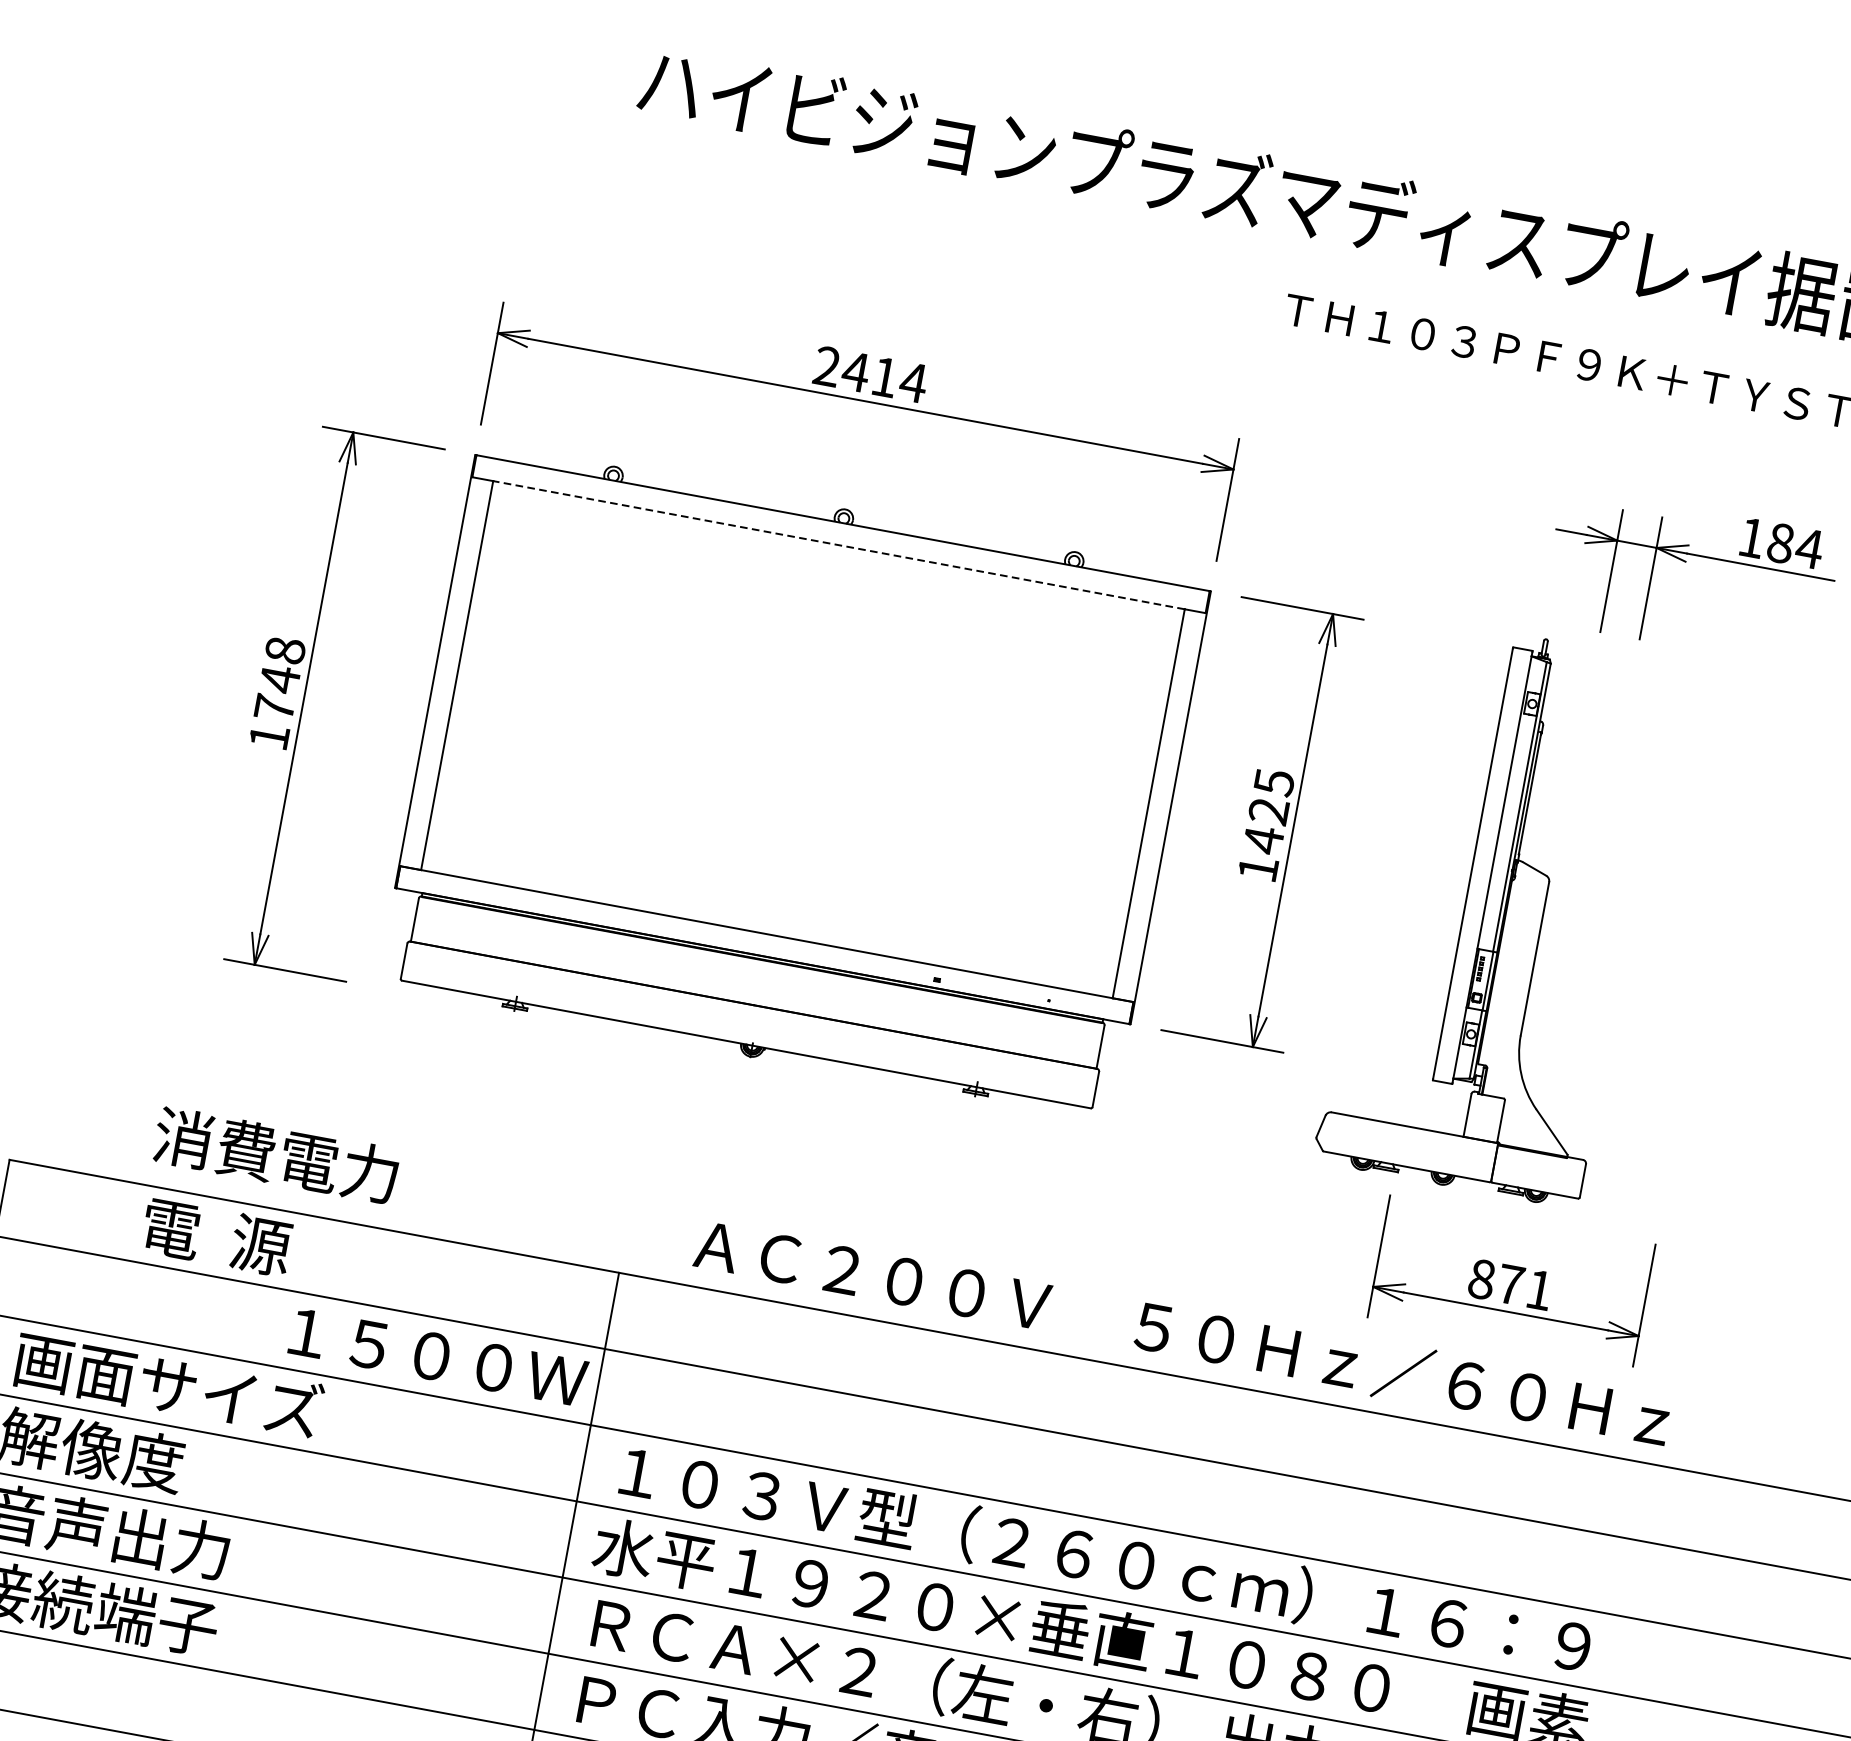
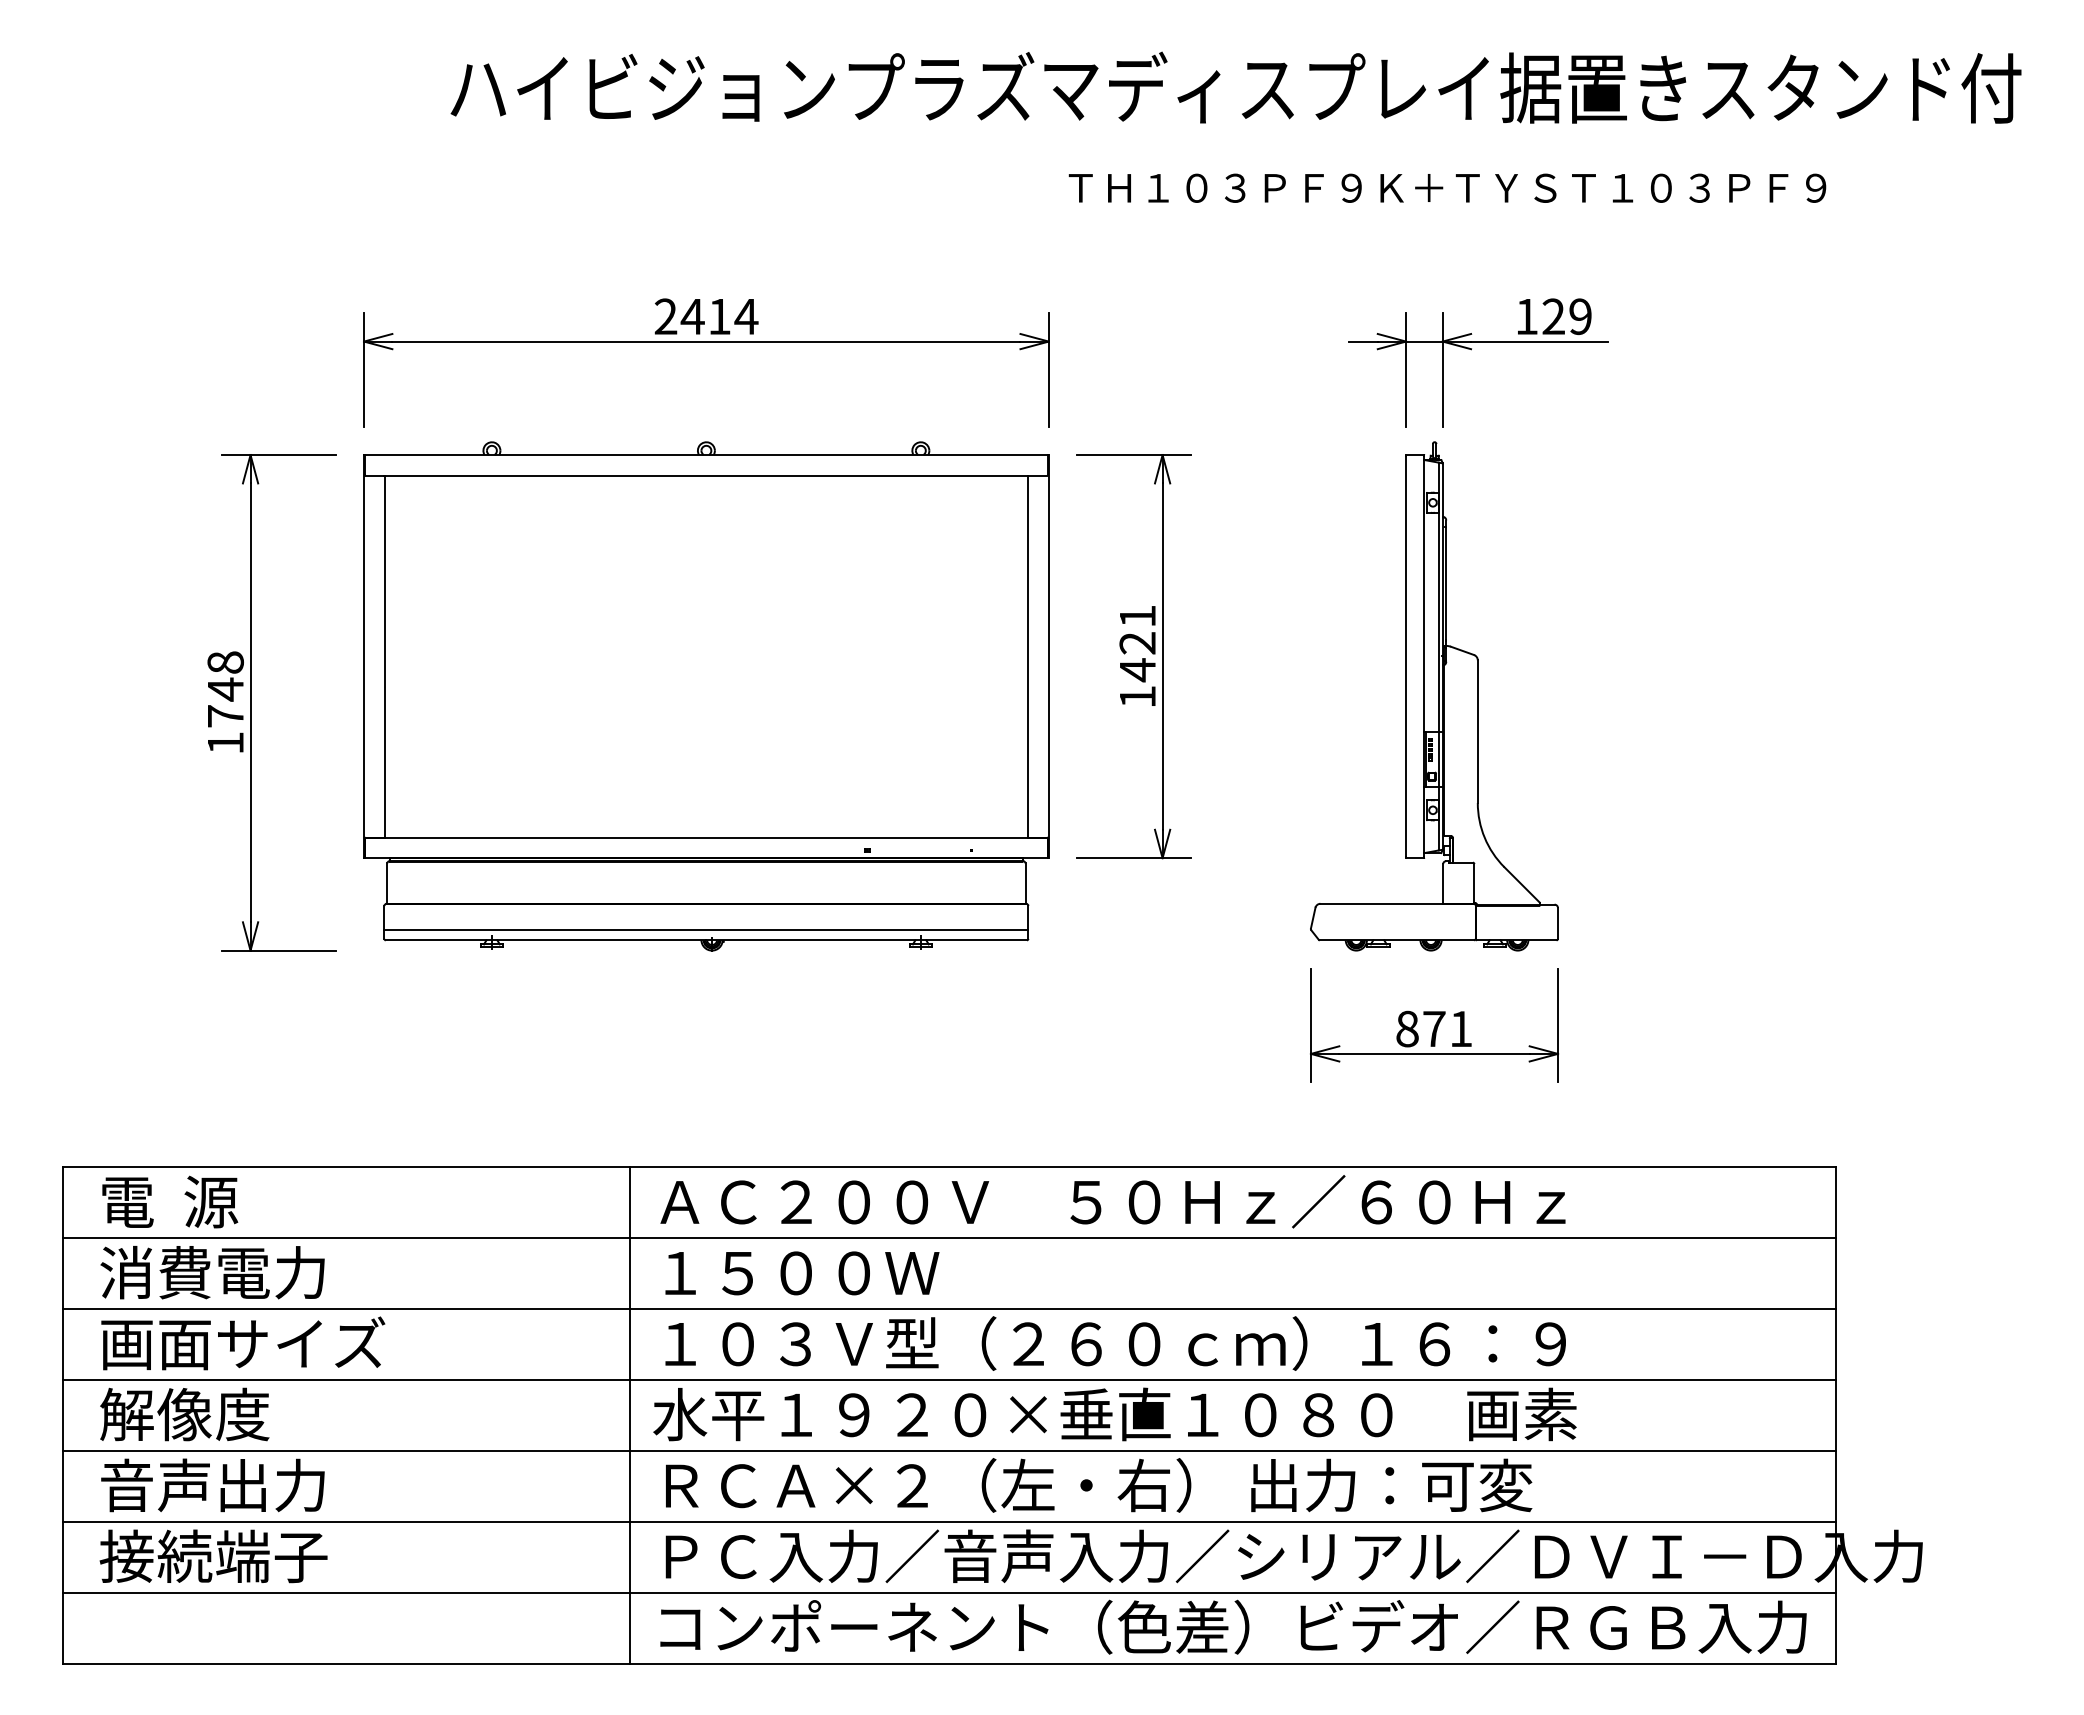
line: (839, 545) -> (706, 475), dashed -> solid
text: (1795, 545) -> (1567, 316), 184 -> 129
text: (1275, 782) -> (1138, 616), 1425 -> 1421
part: (1495, 912) -> (1434, 696), moved
line: (748, 1032) -> (706, 929), added
text: (276, 1155) -> (212, 1272), moved
text: (217, 1236) -> (170, 1201), moved
text: (1182, 1332) -> (1112, 1201), moved
text: (438, 1357) -> (802, 1273), moved

